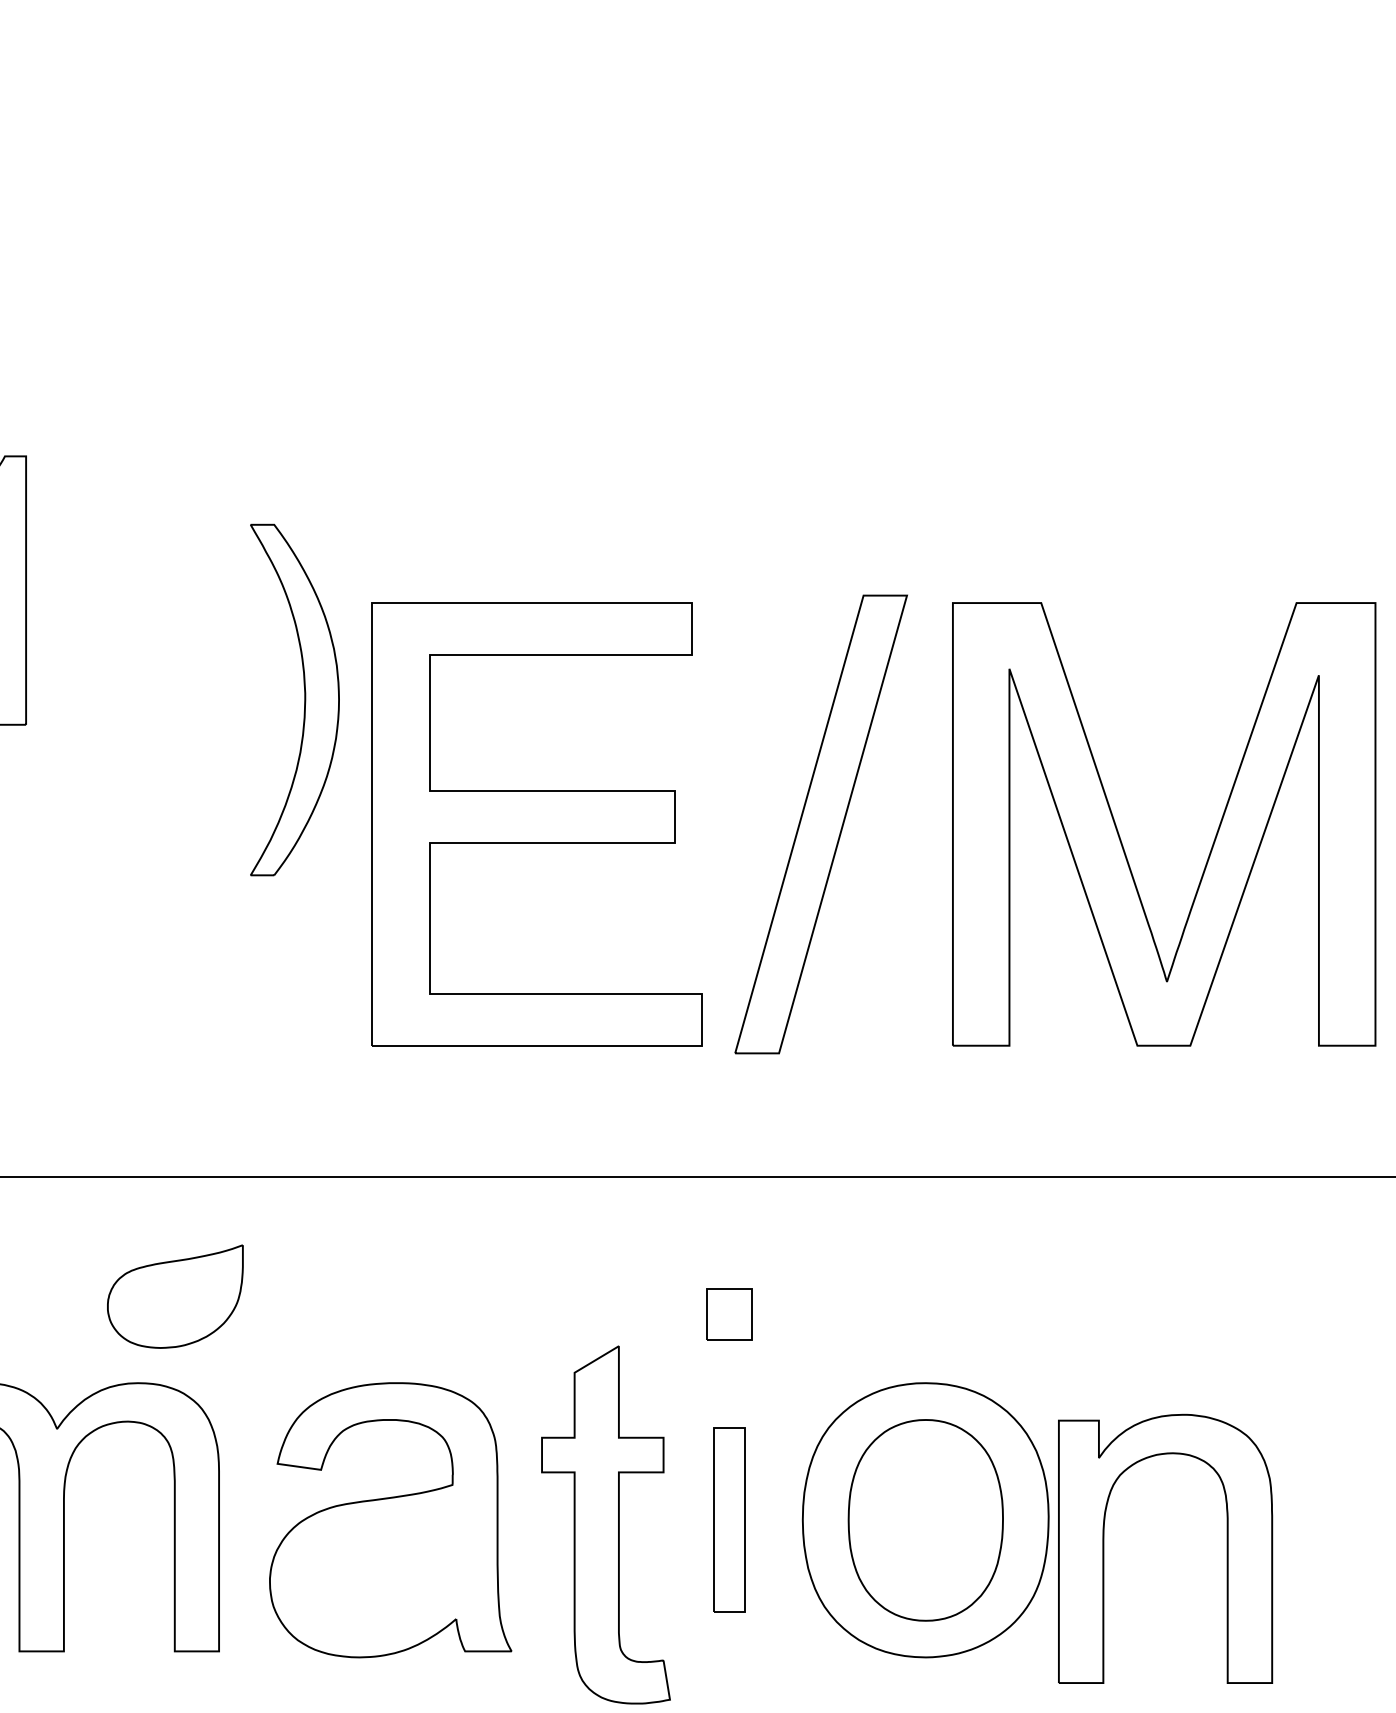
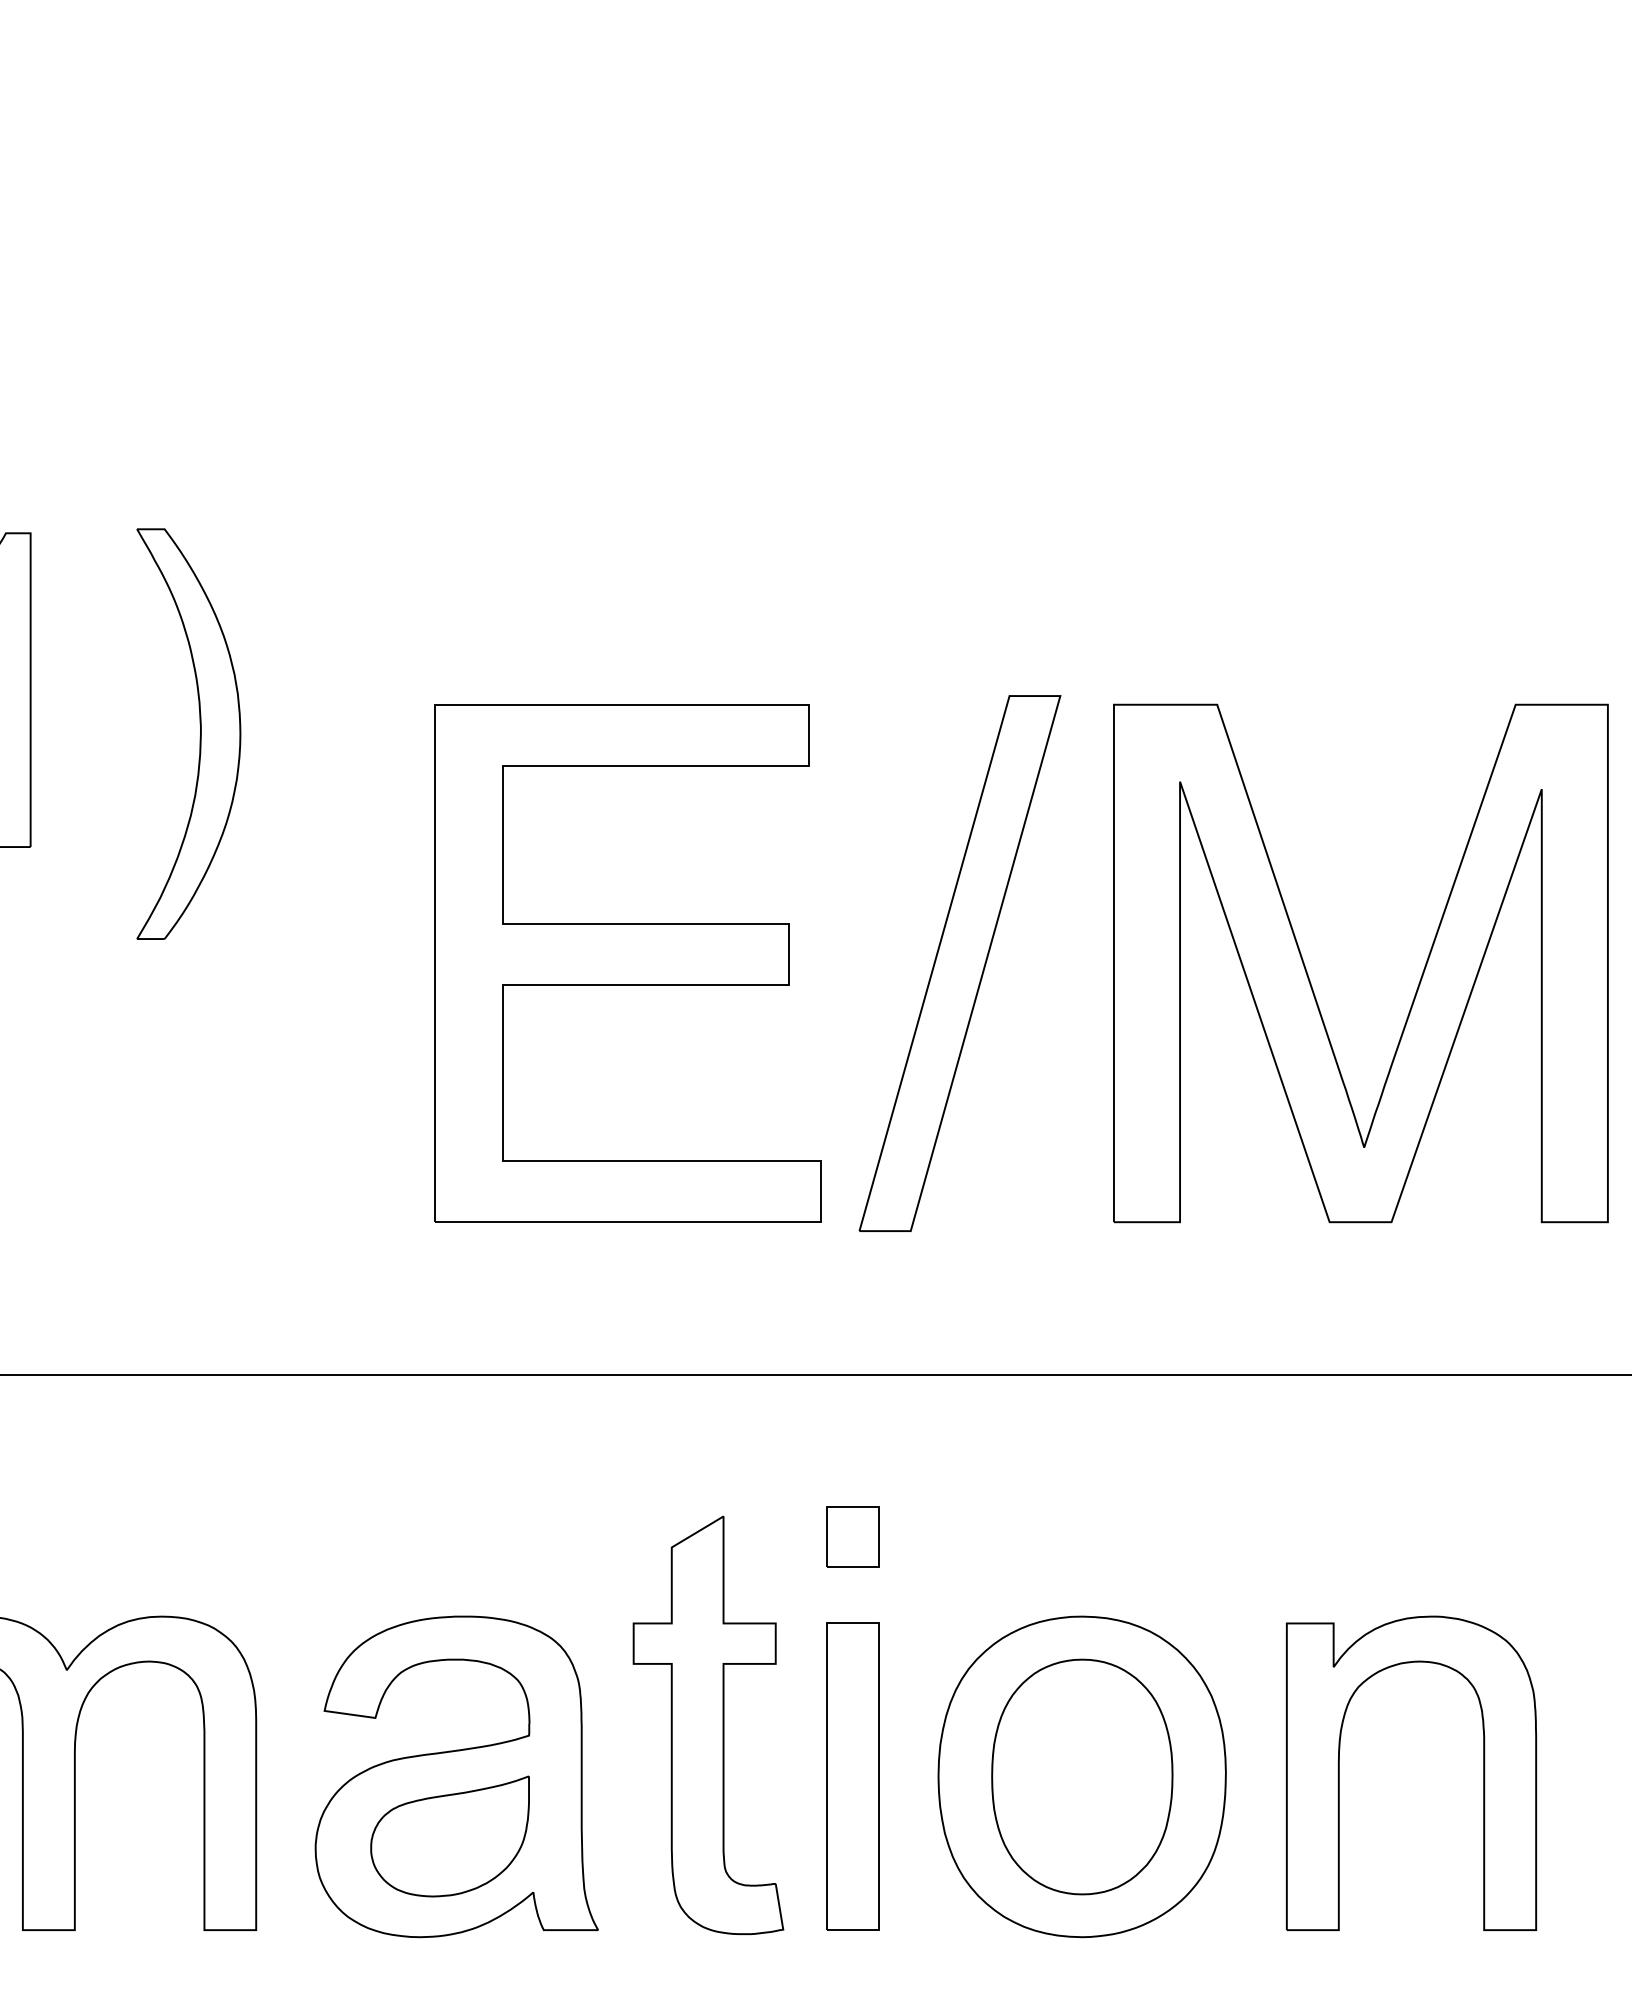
part: (304, 702) -> (199, 736), moved
part: (174, 1296) -> (449, 1836), moved
part: (729, 1519) -> (852, 1776), size x1.43
part: (606, 1524) -> (708, 1724), moved
part: (1103, 1548) -> (1339, 1772), moved

